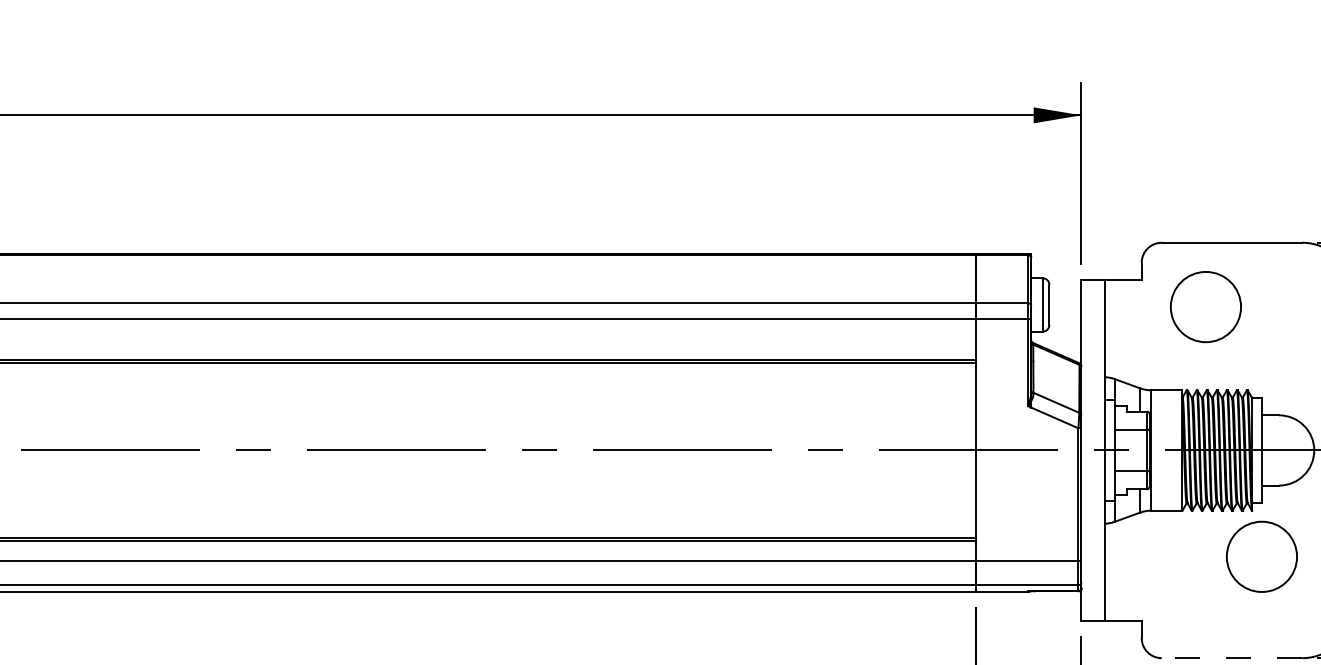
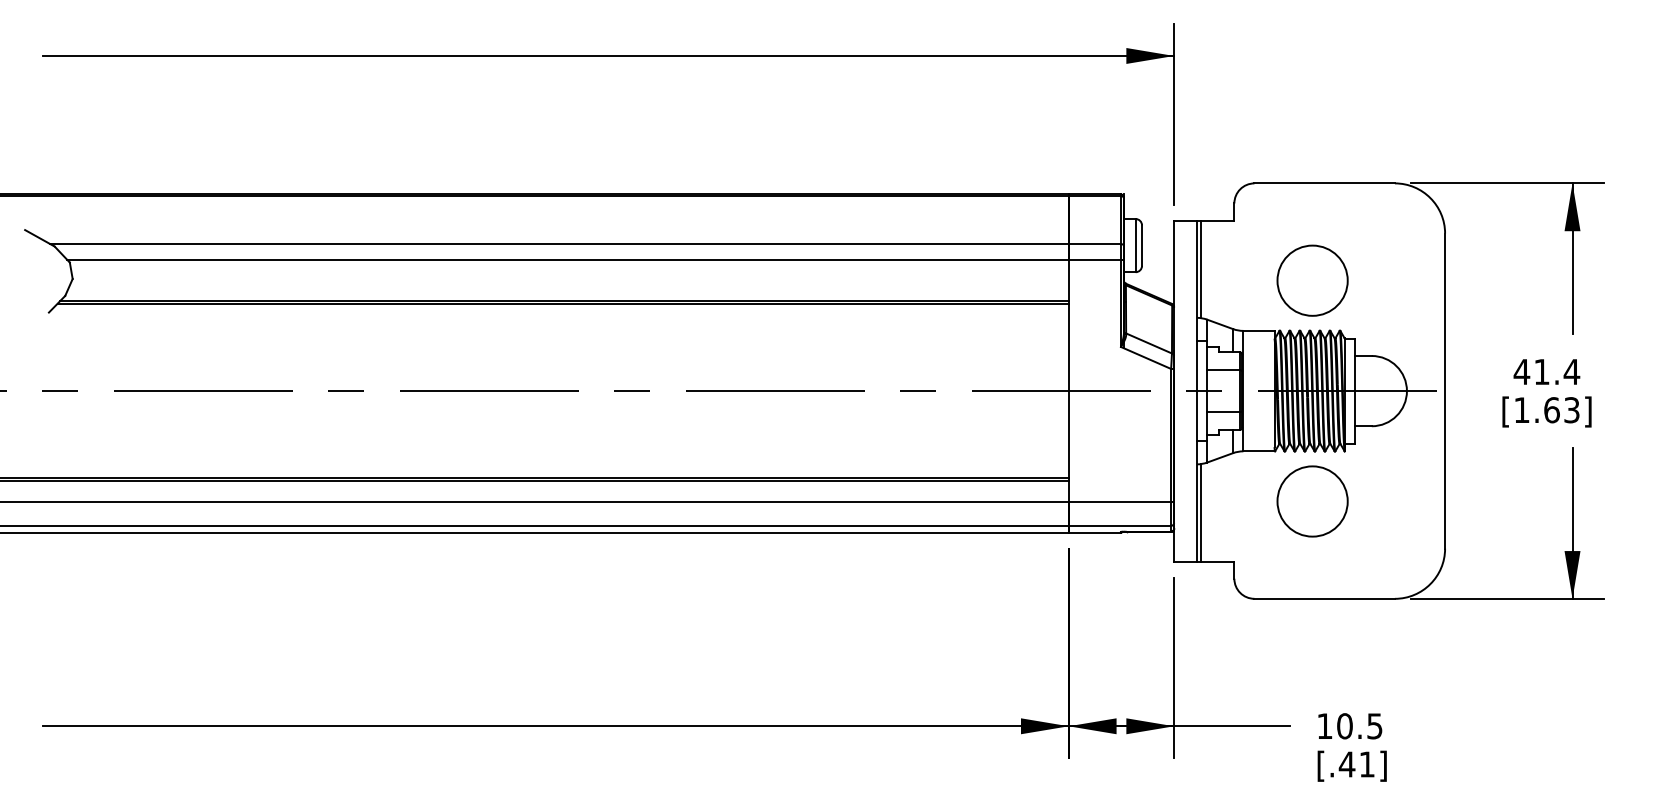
circle: (1205, 306) -> (1312, 280), moved
line: (1108, 328) -> (1201, 269), added
circle: (1261, 556) -> (1312, 501), moved
line: (1108, 571) -> (1201, 512), added
line: (1231, 657) -> (1324, 598), dashed -> solid

